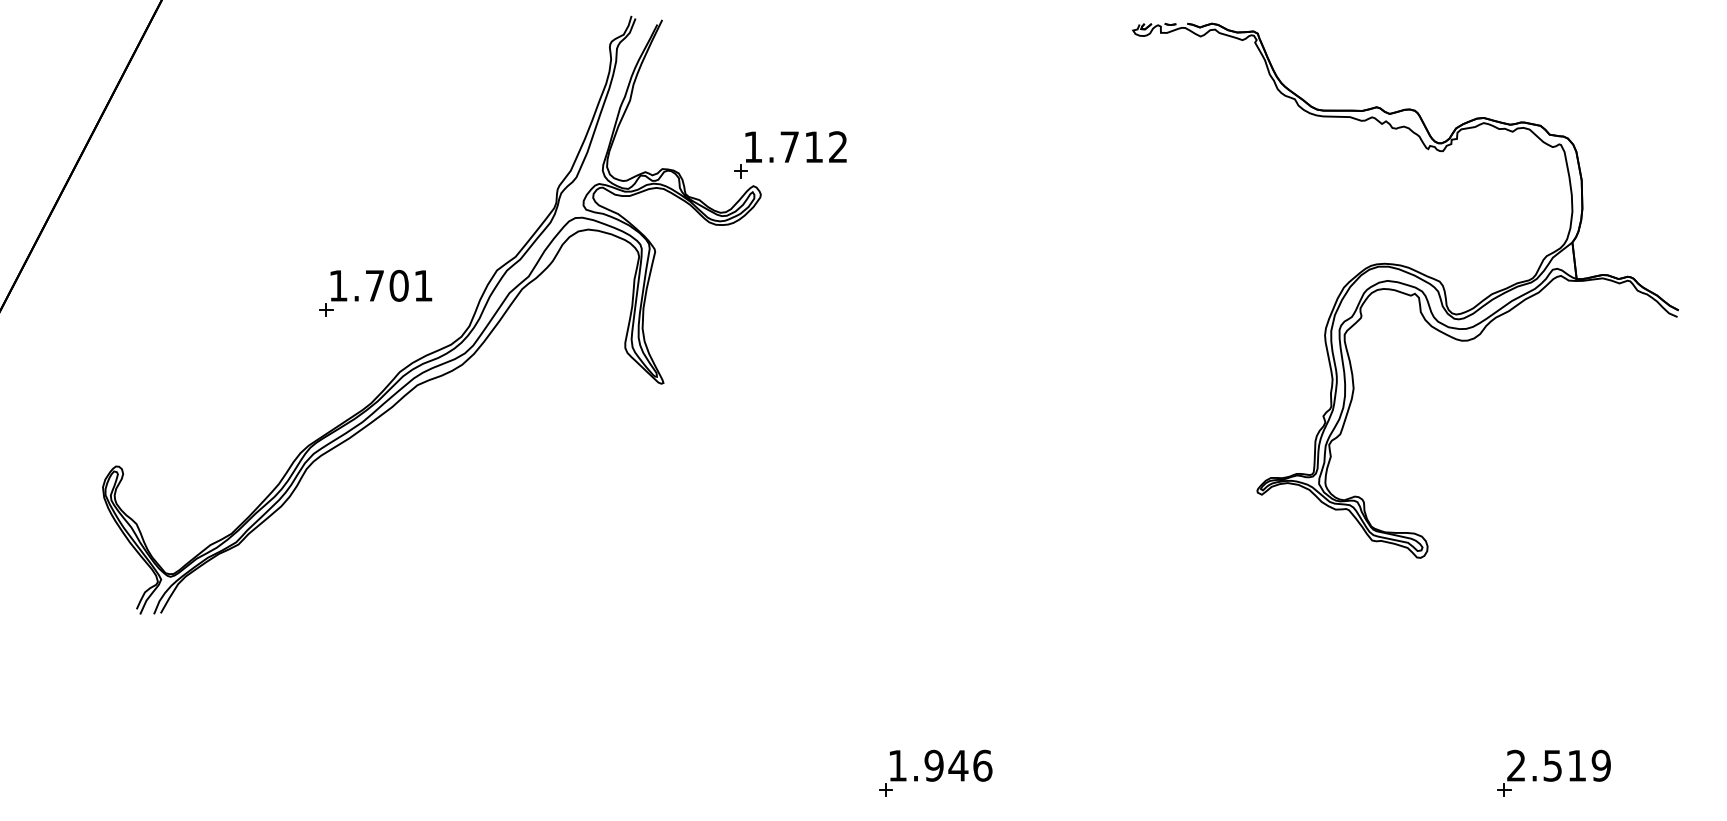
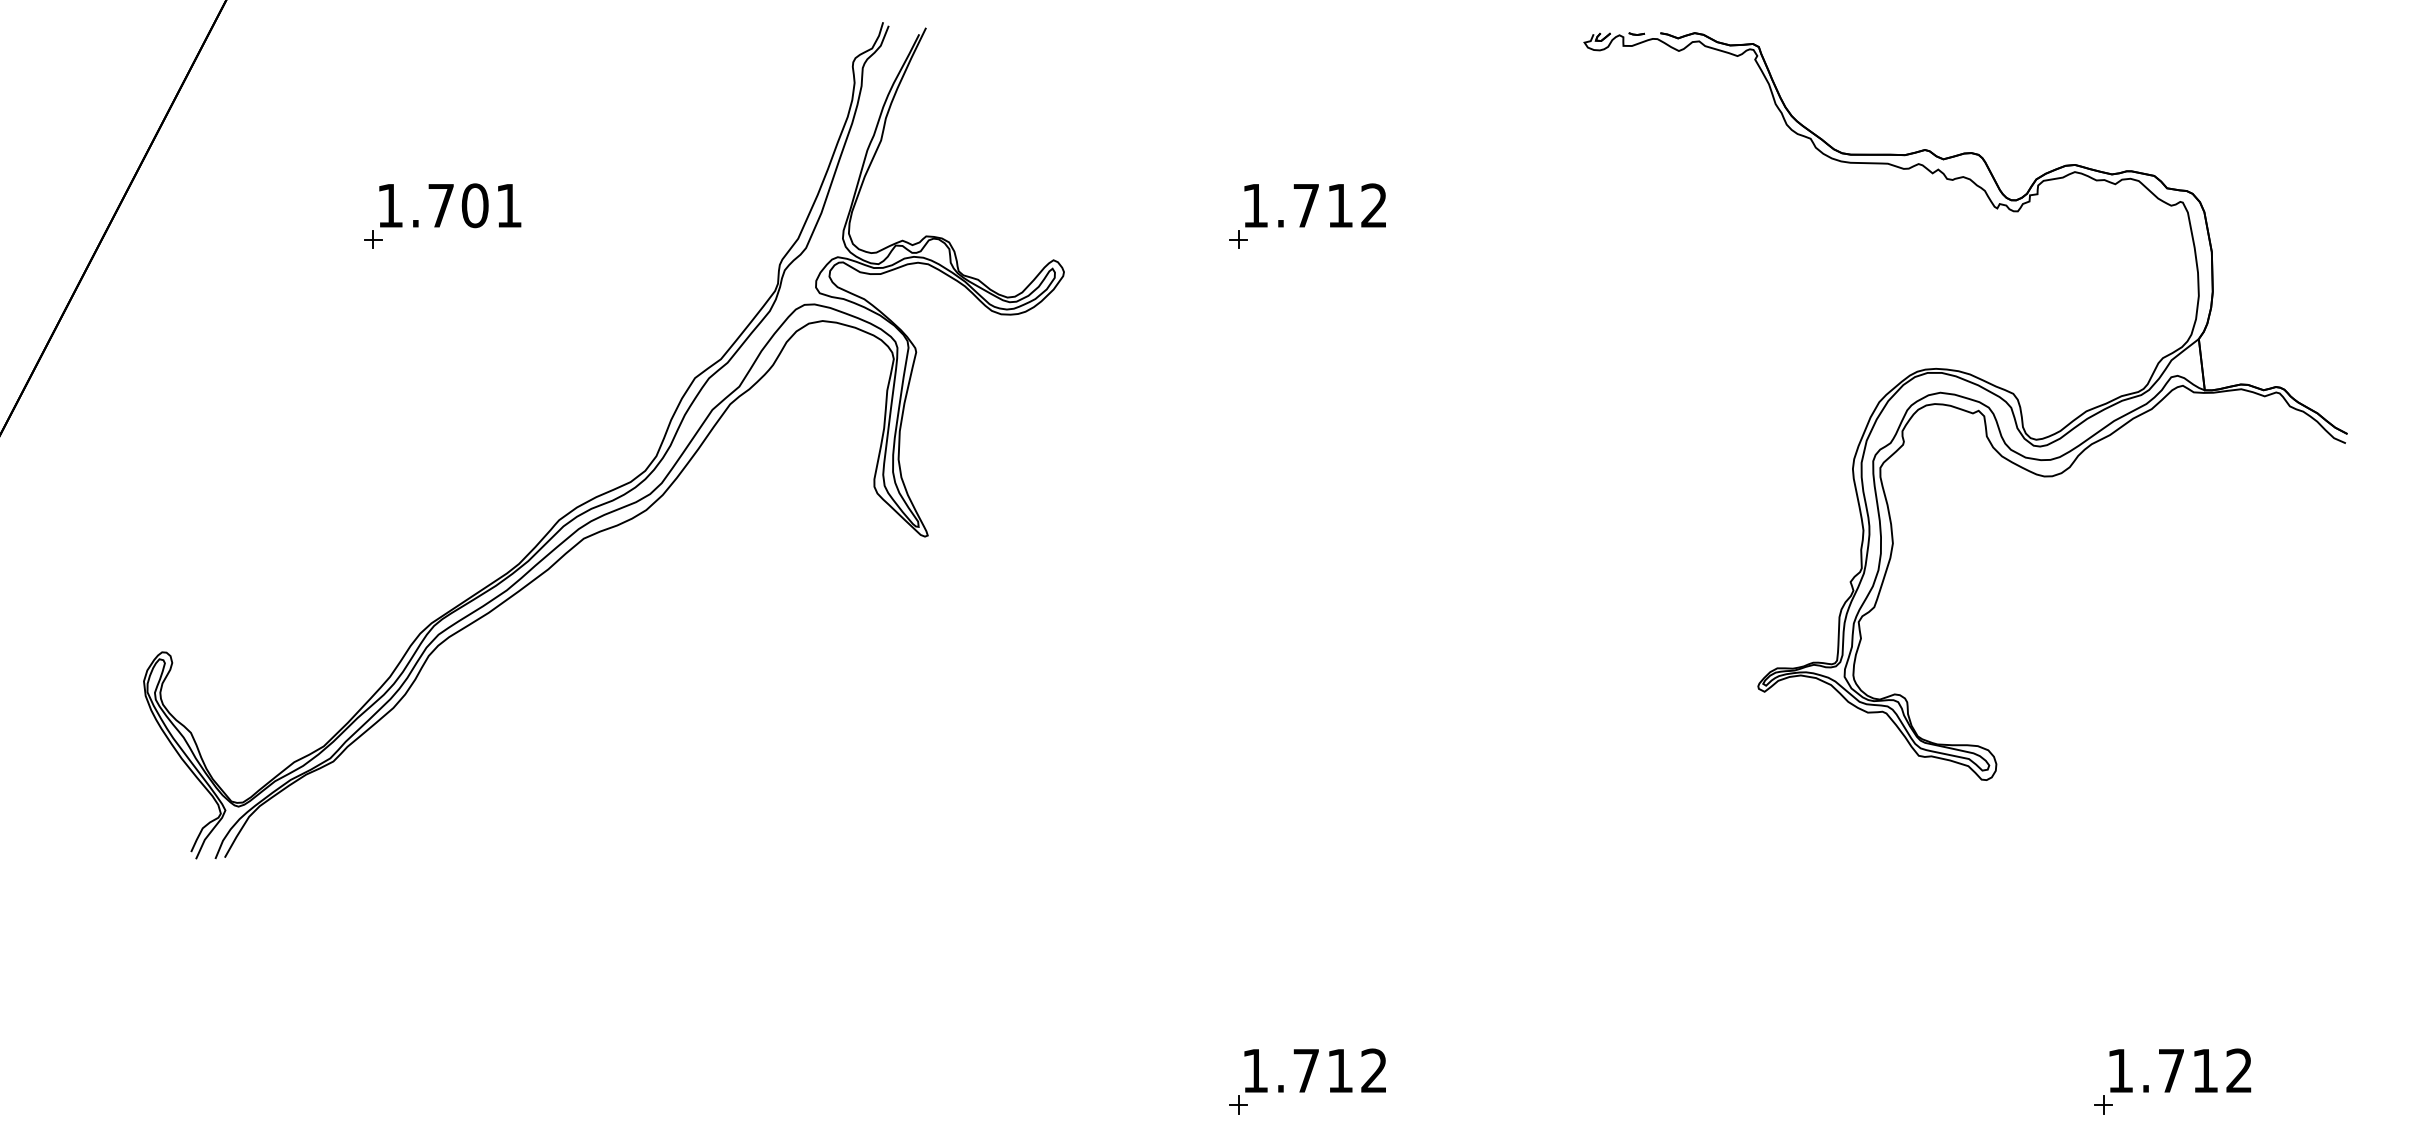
part: (790, 154) -> (1307, 215), moved
part: (375, 292) -> (442, 215), moved
text: (957, 765) -> (1339, 1070), 1.946 -> 1.712
text: (1558, 765) -> (2179, 1070), 2.519 -> 1.712

